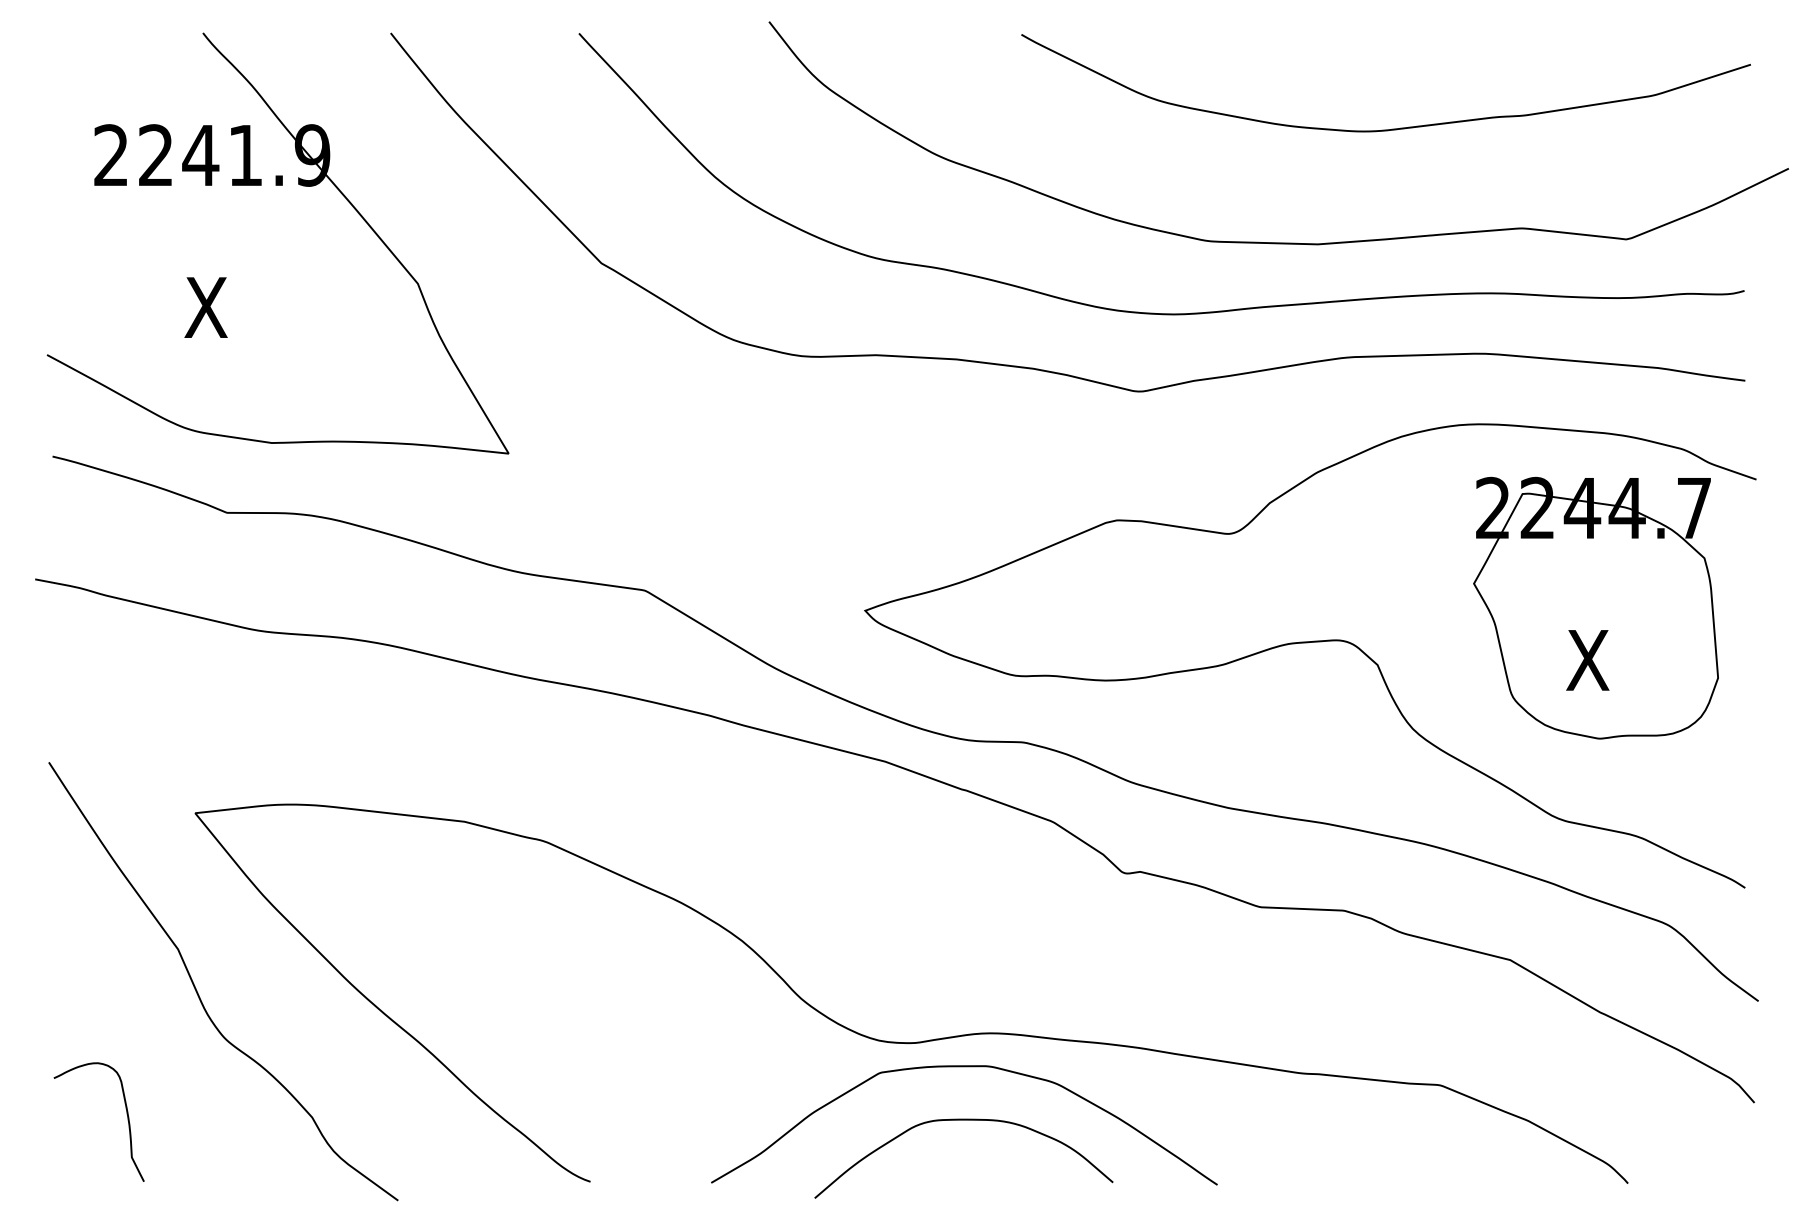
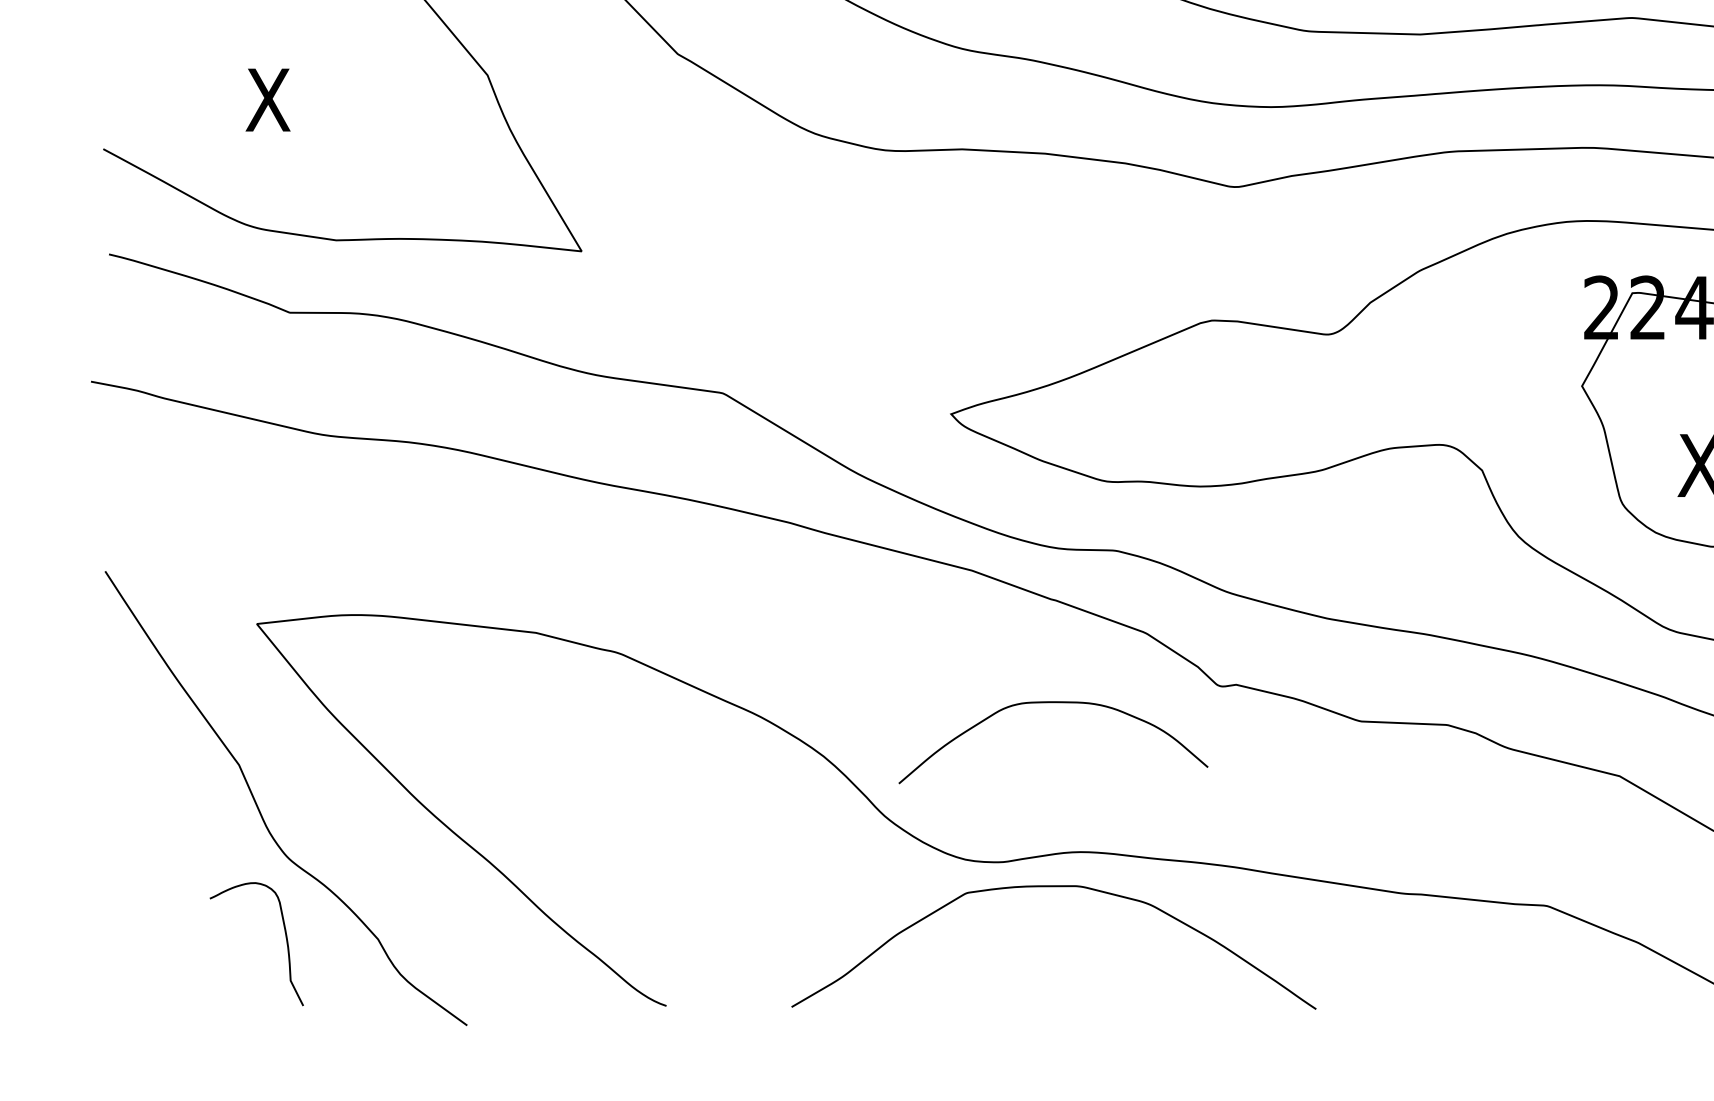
curve: (126, 1114) -> (285, 936), moved
curve: (963, 1120) -> (1053, 703), moved

